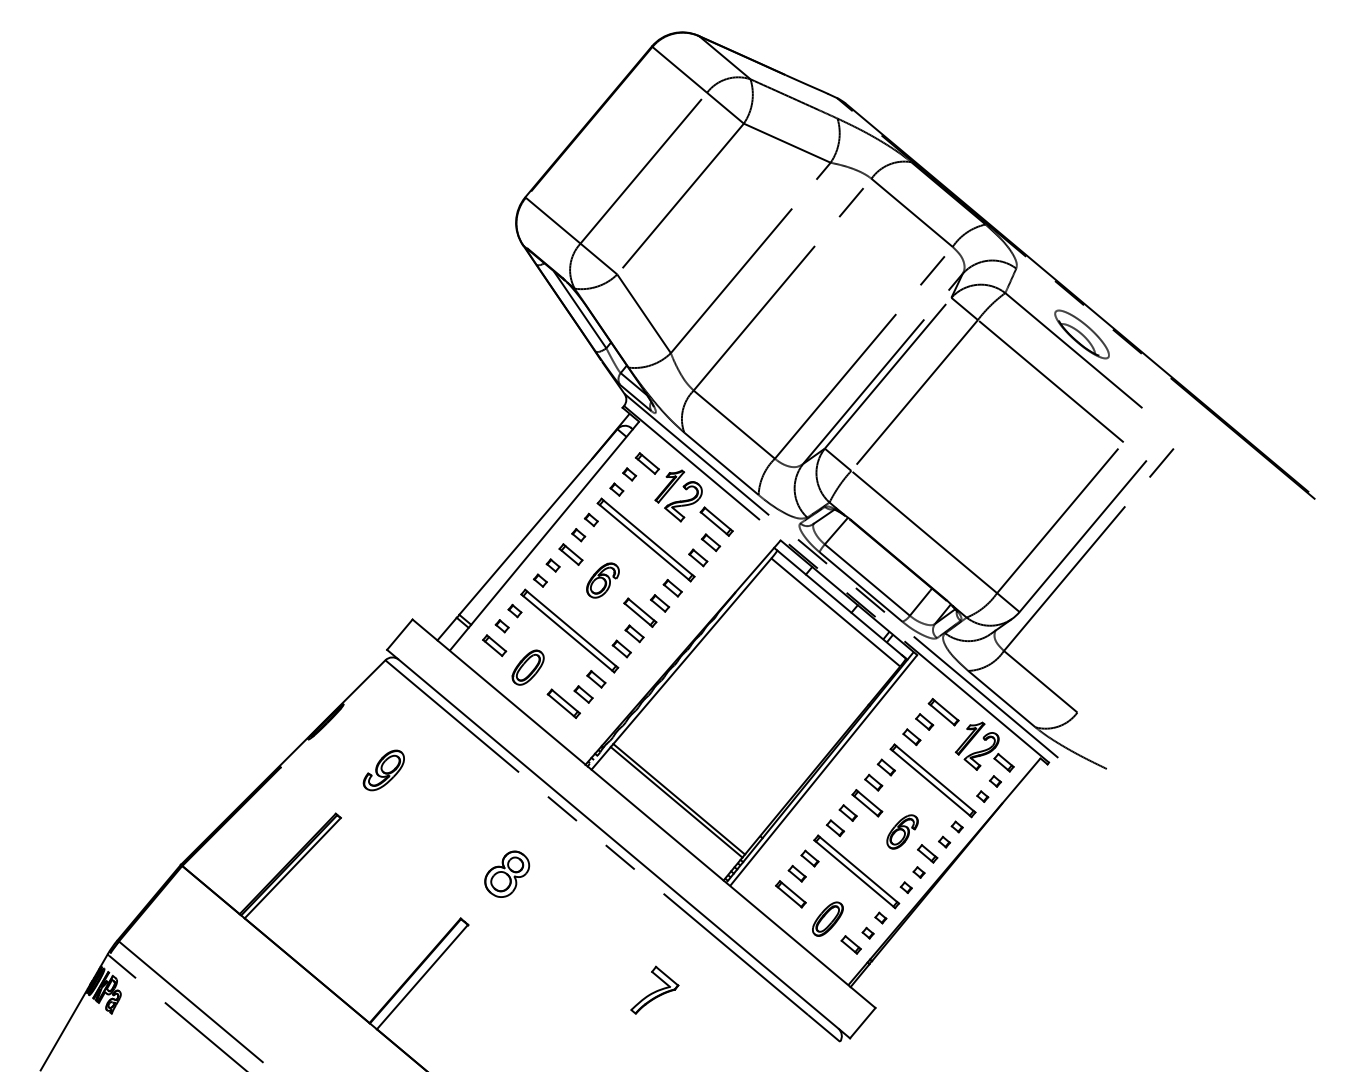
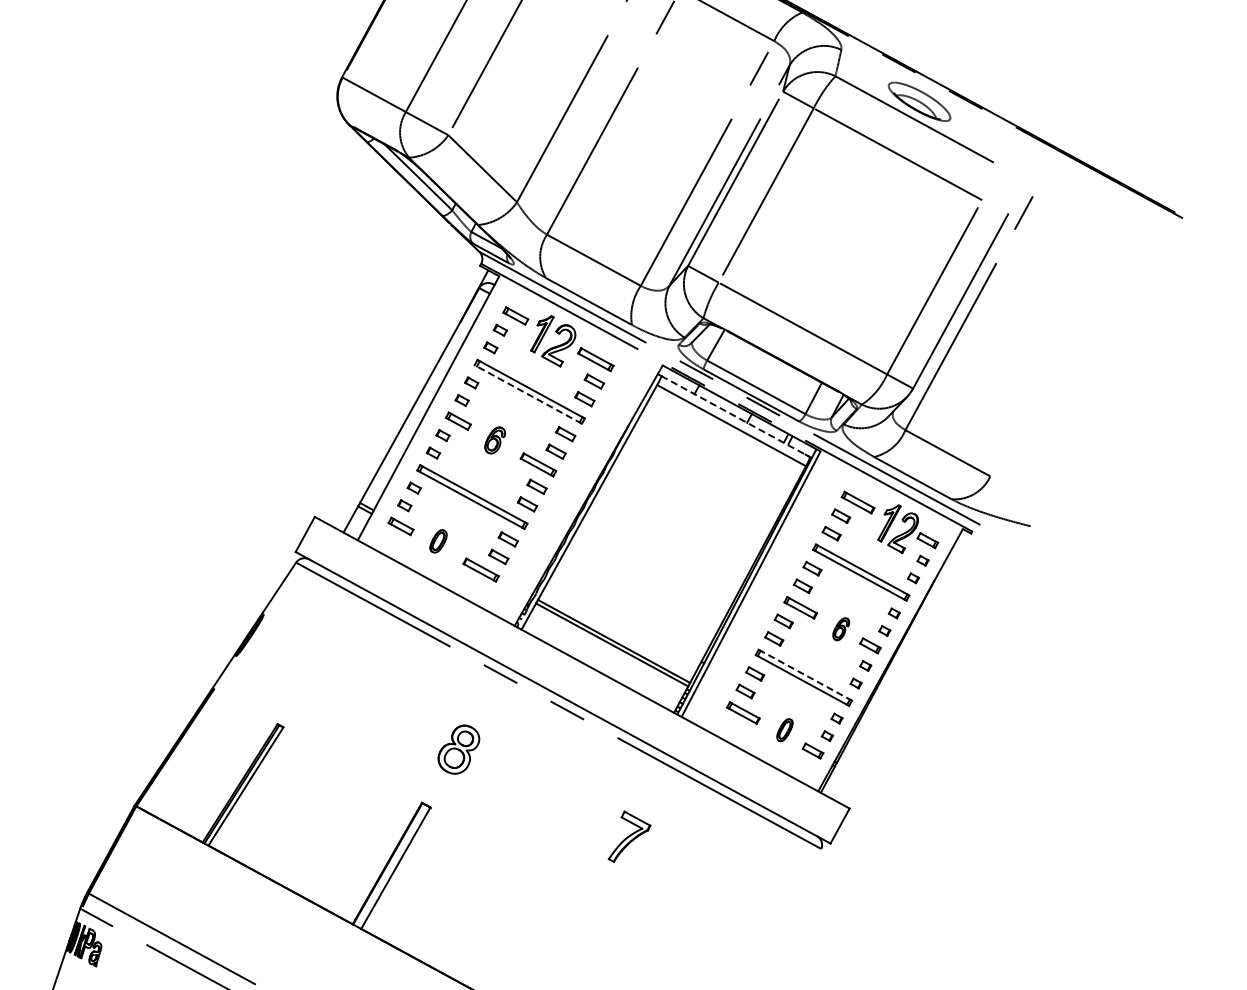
line: (644, 542) -> (528, 394), solid -> dashed
part: (602, 580) -> (494, 440), size x0.7
line: (841, 604) -> (735, 416), solid -> dashed
part: (527, 667) -> (437, 541), size x0.6
part: (383, 770) -> (316, 671), removed
part: (902, 831) -> (841, 628), size x0.6
line: (858, 869) -> (805, 675), solid -> dashed
part: (827, 918) -> (784, 729), size x0.6

